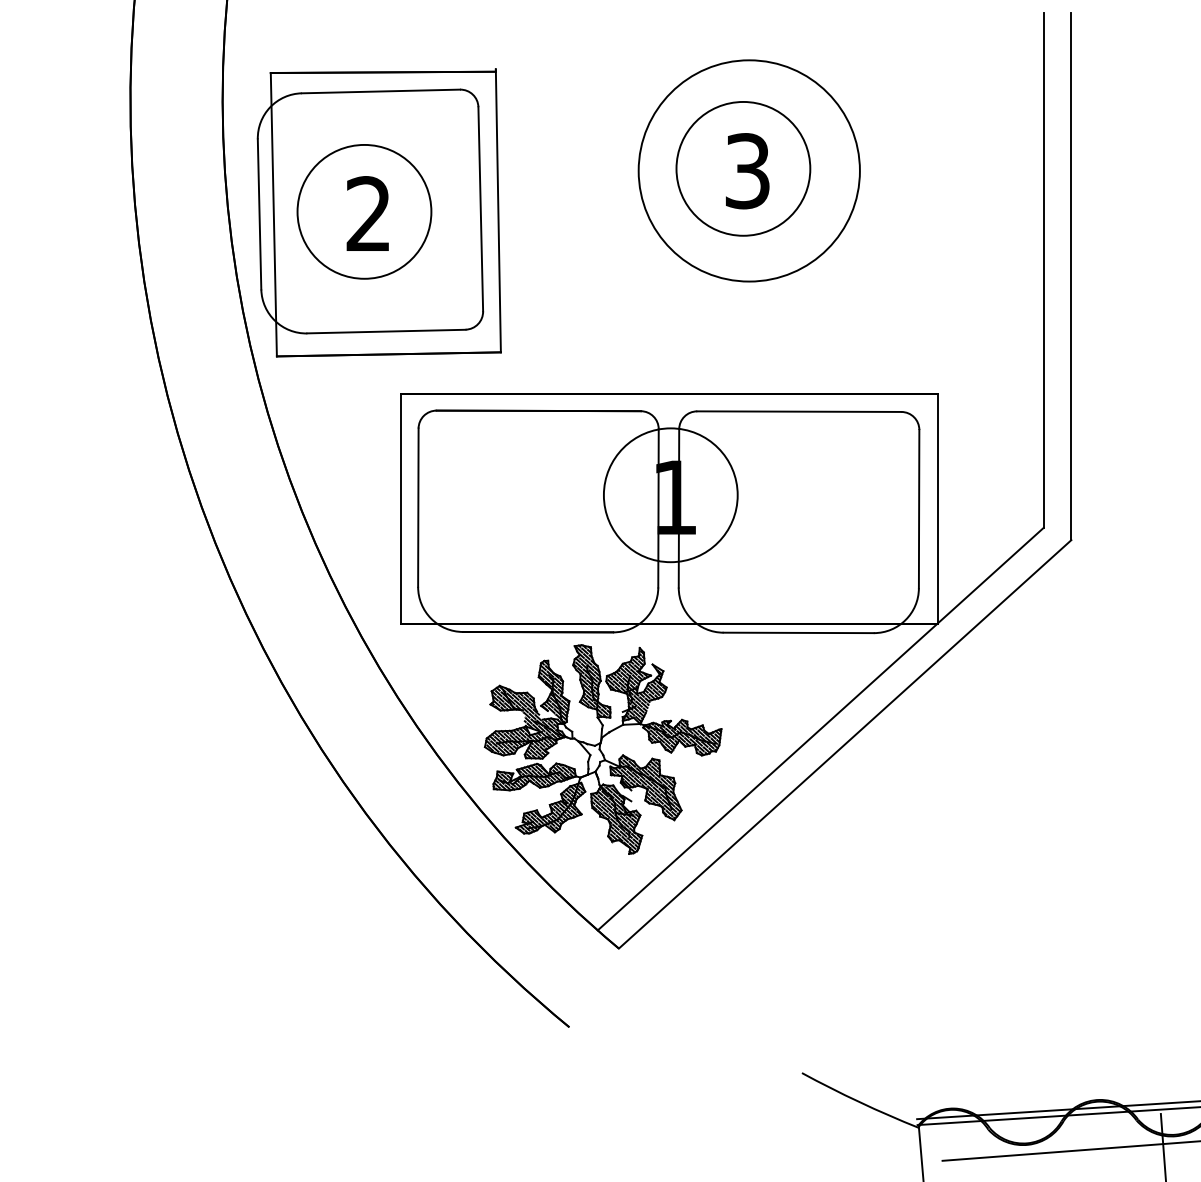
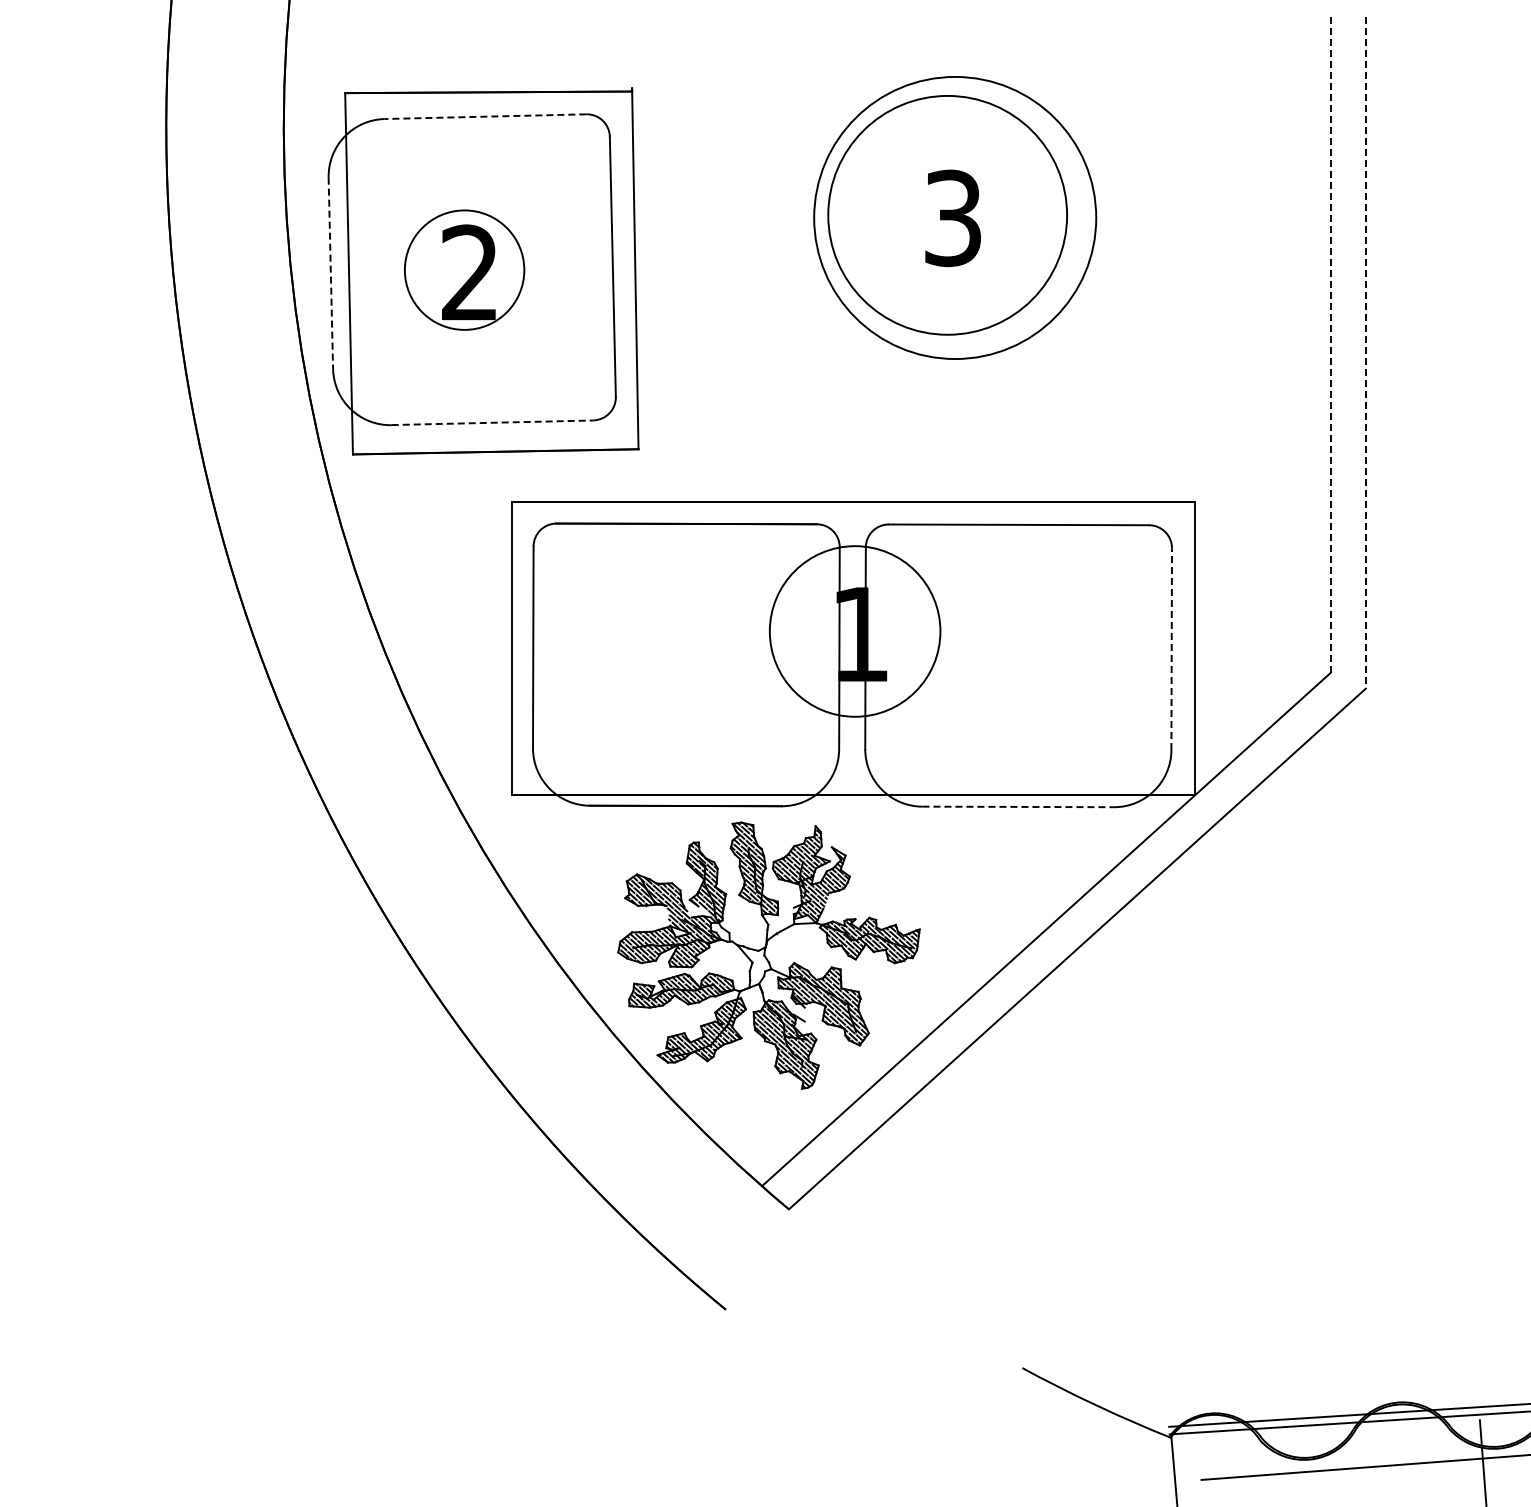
line: (380, 91) -> (485, 116), solid -> dashed
circle: (743, 168) -> (947, 215), size x1.4
circle: (364, 211) -> (464, 269), size x0.7
line: (259, 214) -> (330, 273), solid -> dashed
line: (1043, 270) -> (1330, 345), solid -> dashed
line: (1071, 276) -> (1365, 352), solid -> dashed
line: (386, 331) -> (492, 422), solid -> dashed
line: (918, 509) -> (1171, 649), solid -> dashed
line: (798, 632) -> (1018, 806), solid -> dashed

